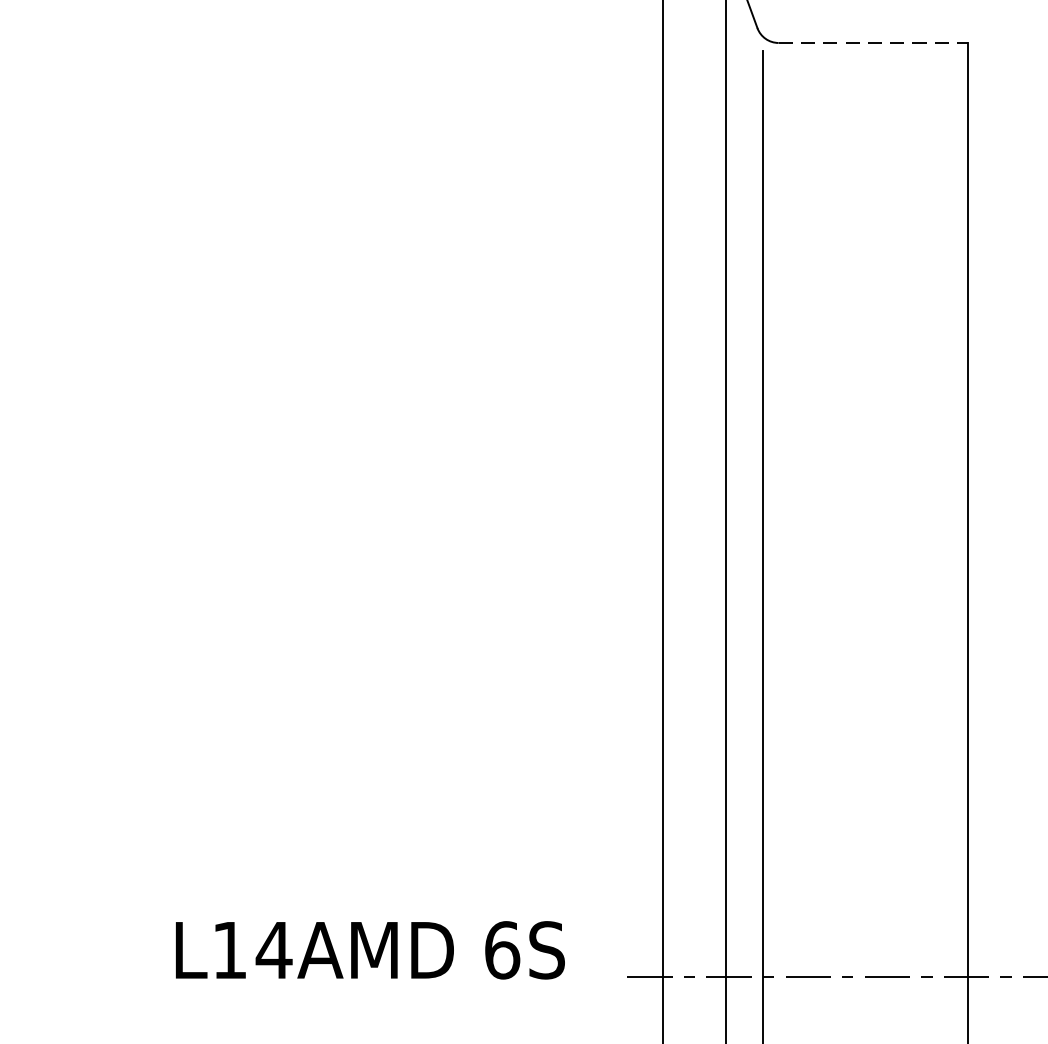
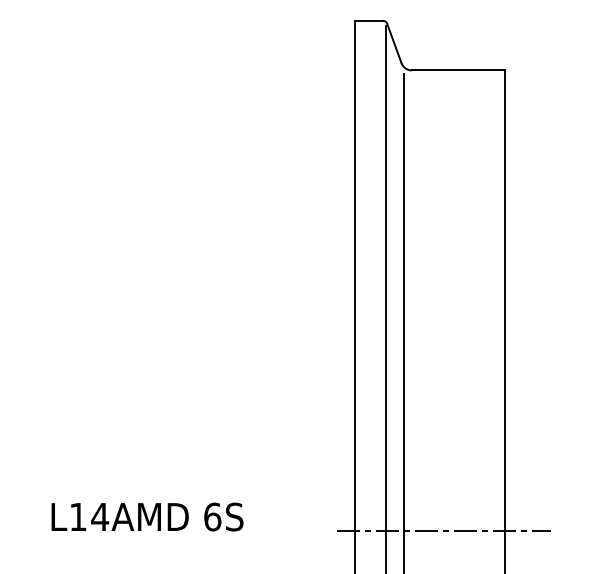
line: (872, 43) -> (458, 70), dashed -> solid
text: (370, 949) -> (147, 516), moved

